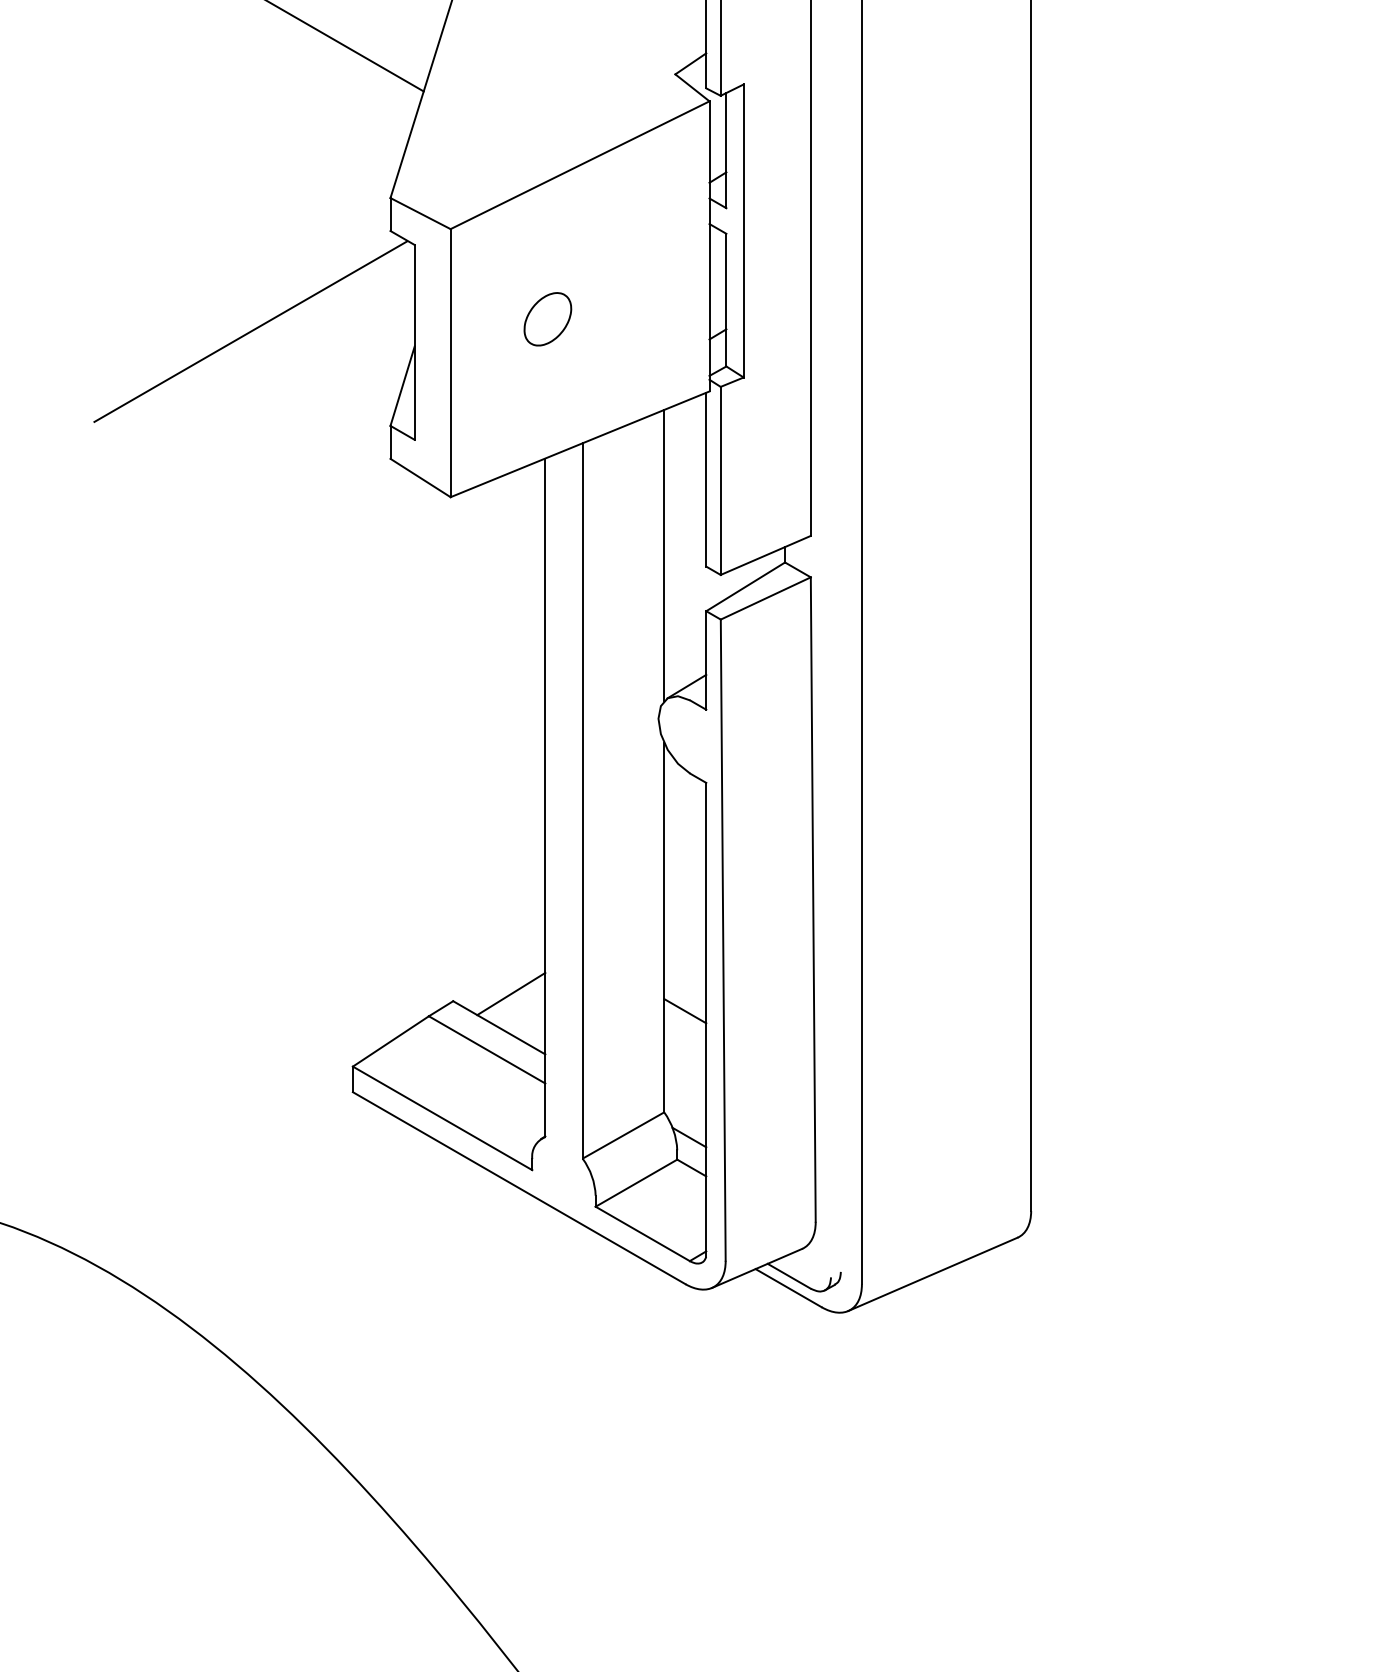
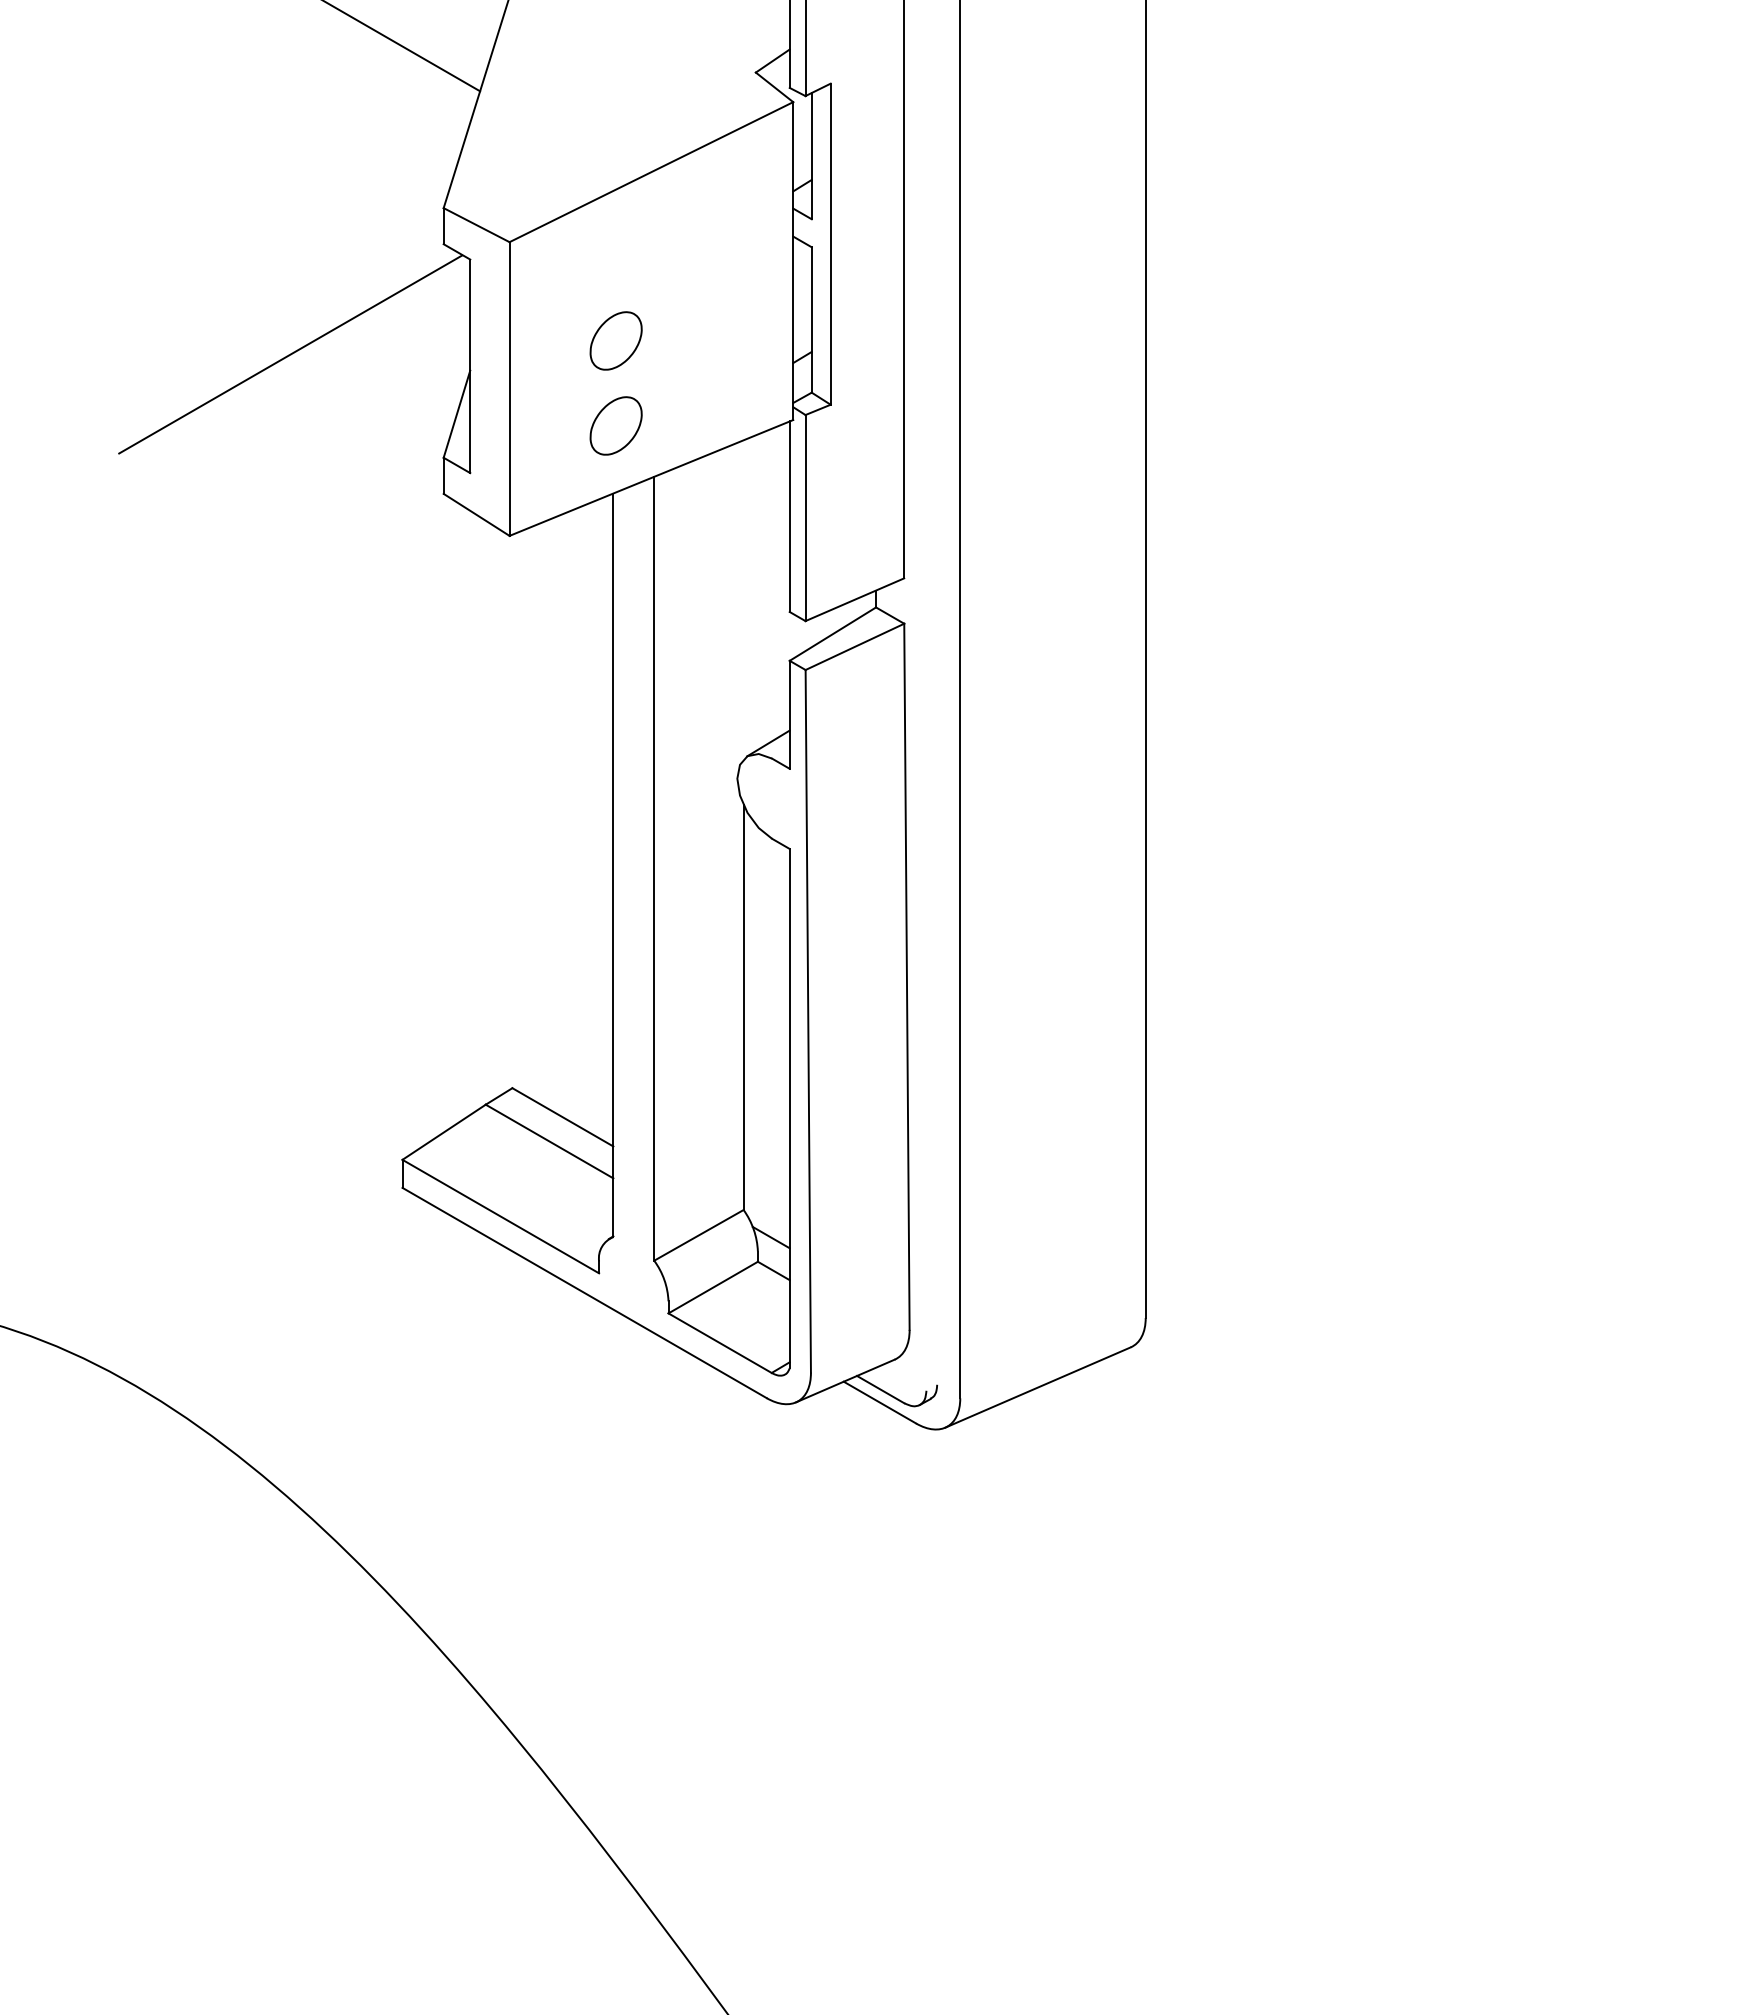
part: (547, 396) -> (615, 425), added
line: (664, 555) -> (743, 599), removed
line: (510, 994) -> (575, 1080), removed
line: (685, 1010) -> (766, 1098), removed

